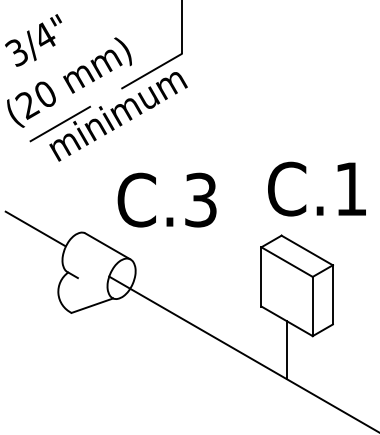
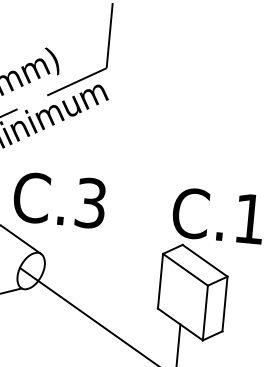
text: (316, 188) -> (217, 215), moved
text: (166, 199) -> (59, 199), moved

